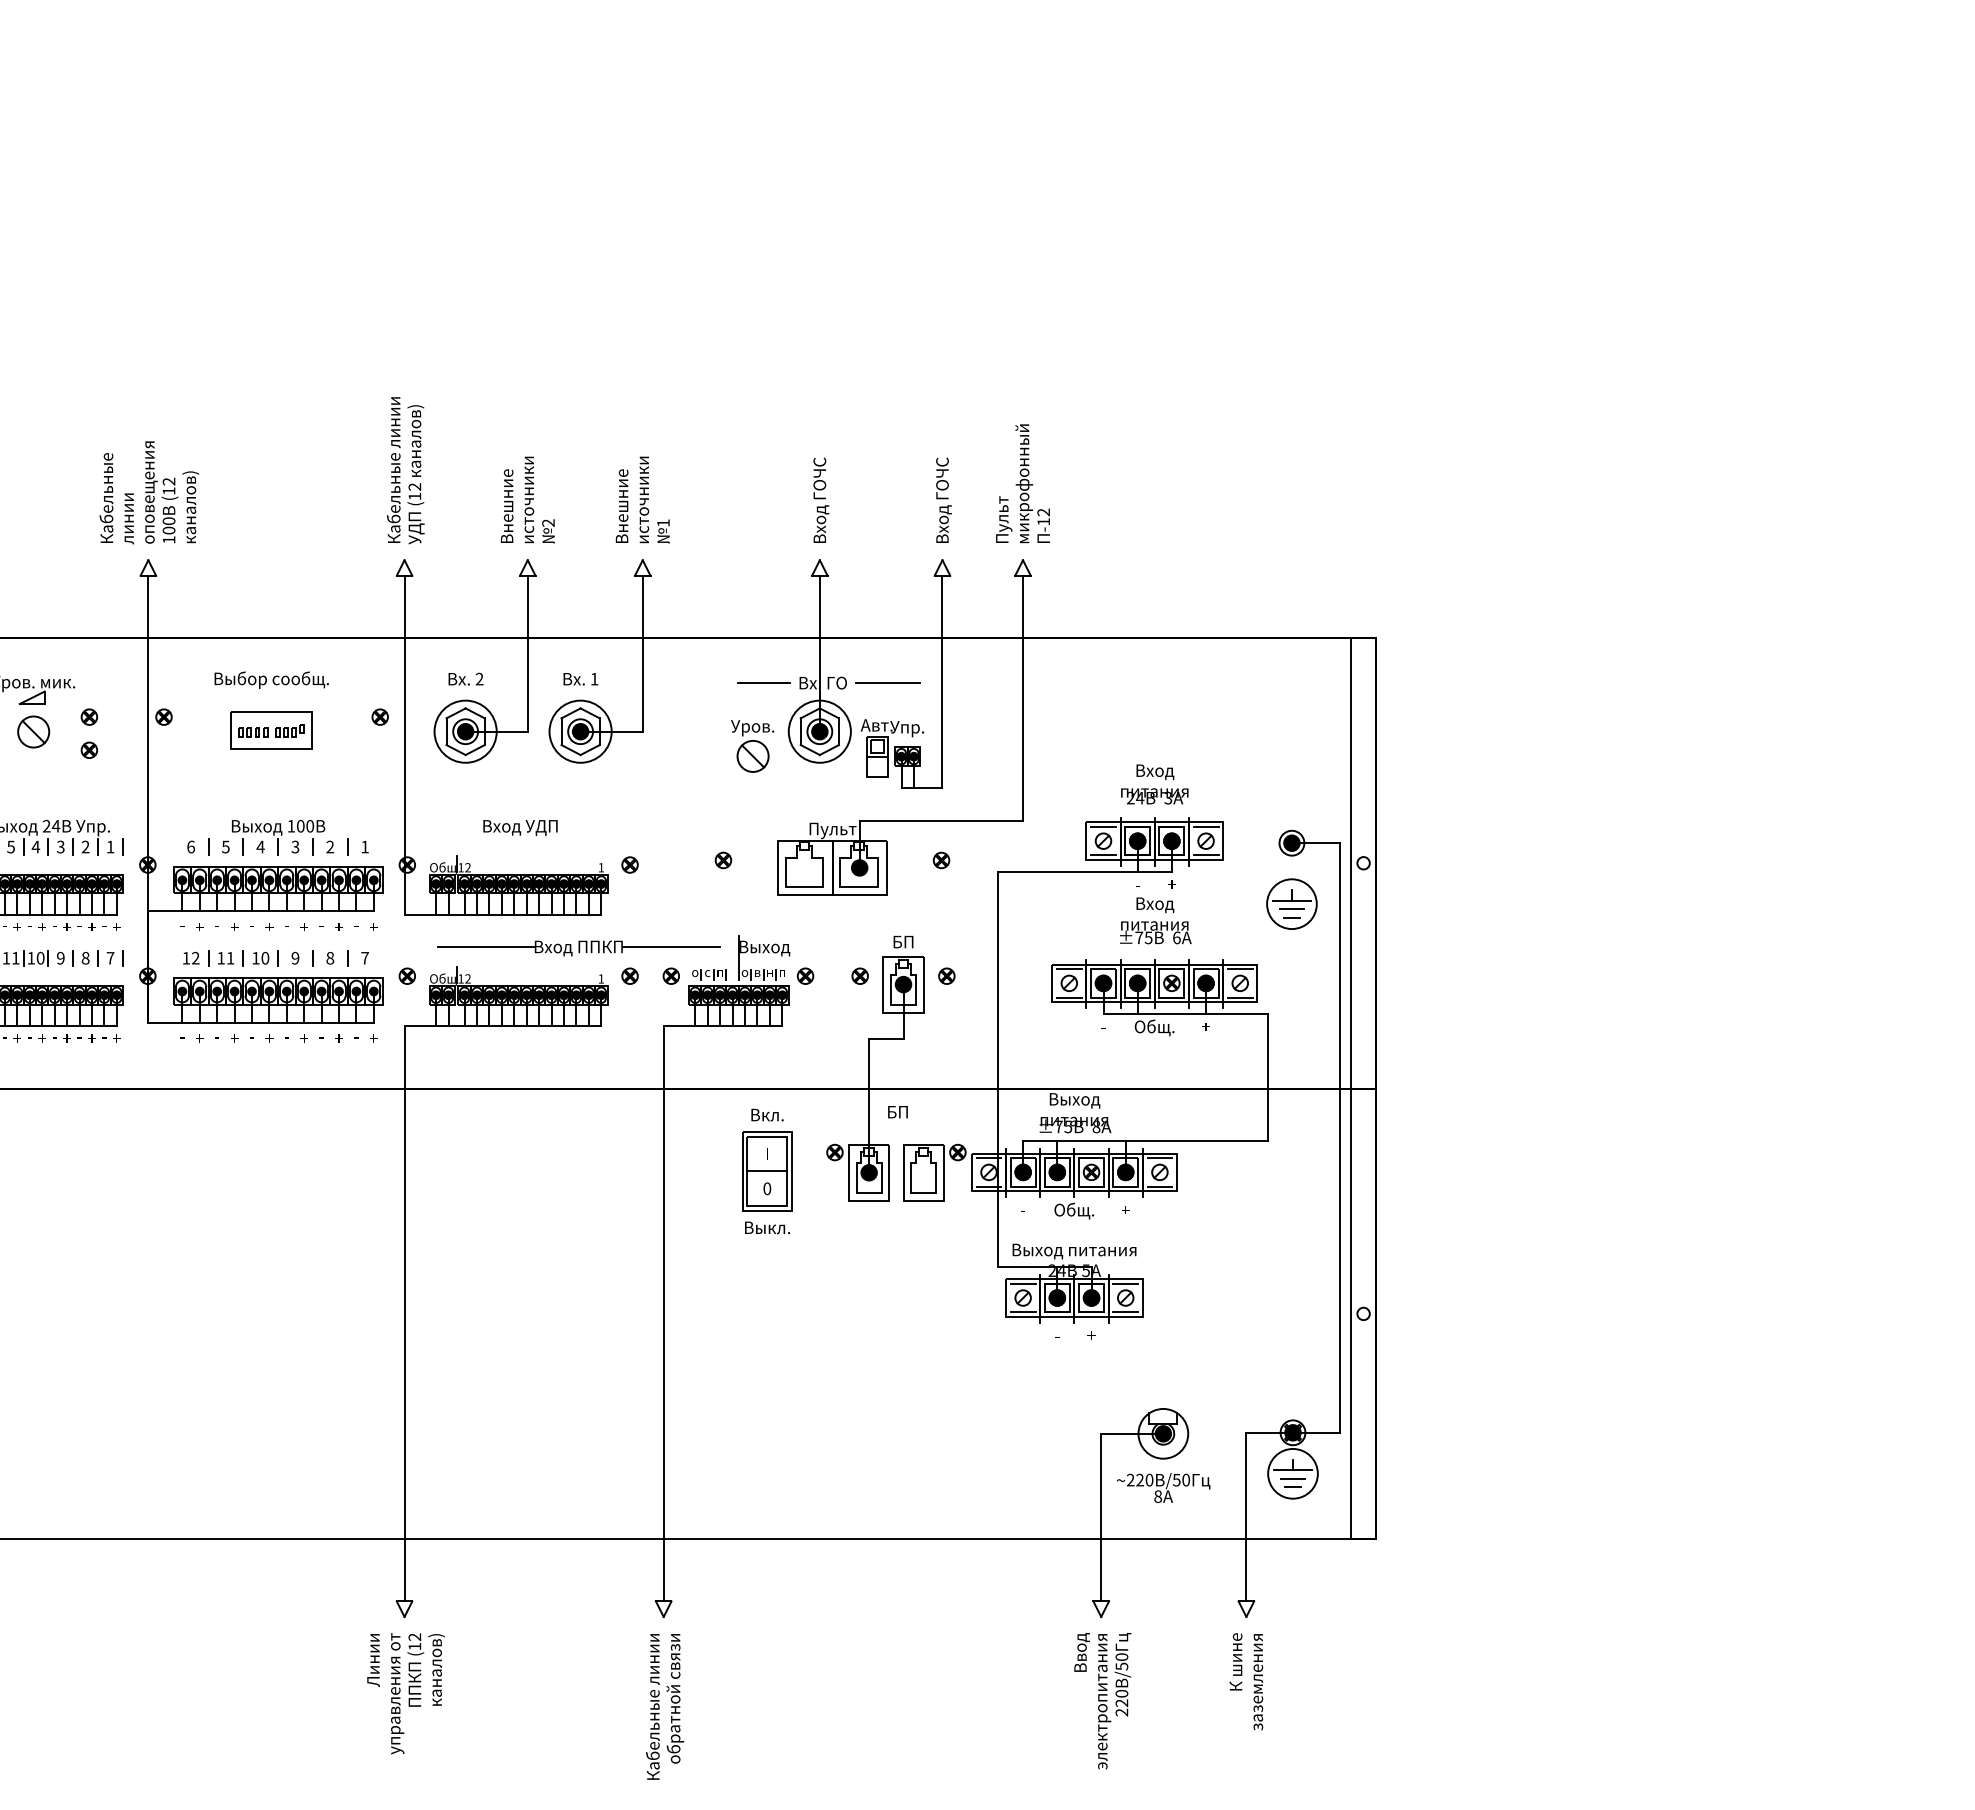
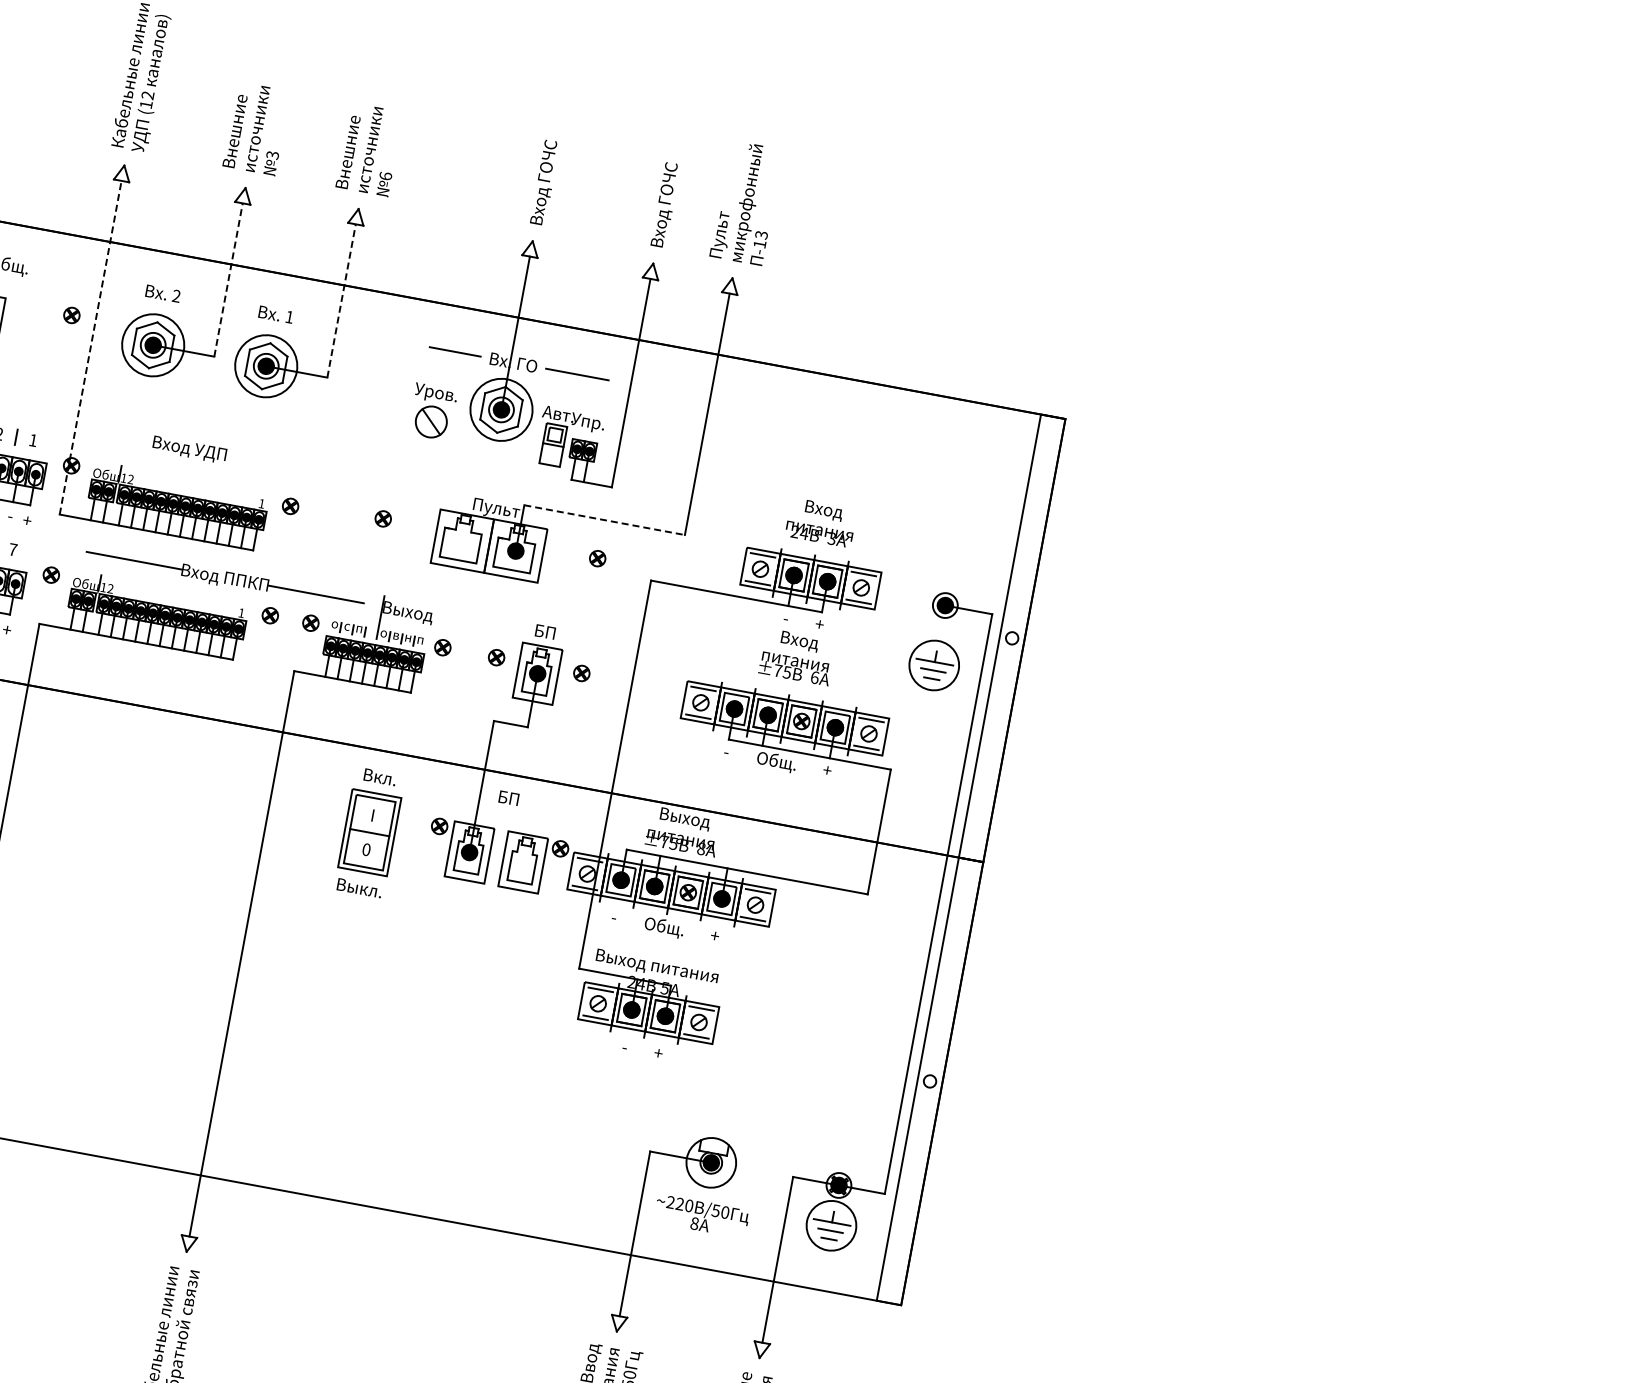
text: (1044, 512) -> (762, 235), -12 -> -13
text: (548, 522) -> (272, 154), 2 -> 3
text: (663, 522) -> (385, 175), 1 -> 6
line: (527, 653) -> (228, 279), solid -> dashed
line: (642, 653) -> (341, 300), solid -> dashed
line: (404, 745) -> (90, 347), solid -> dashed
line: (941, 821) -> (604, 520), solid -> dashed

